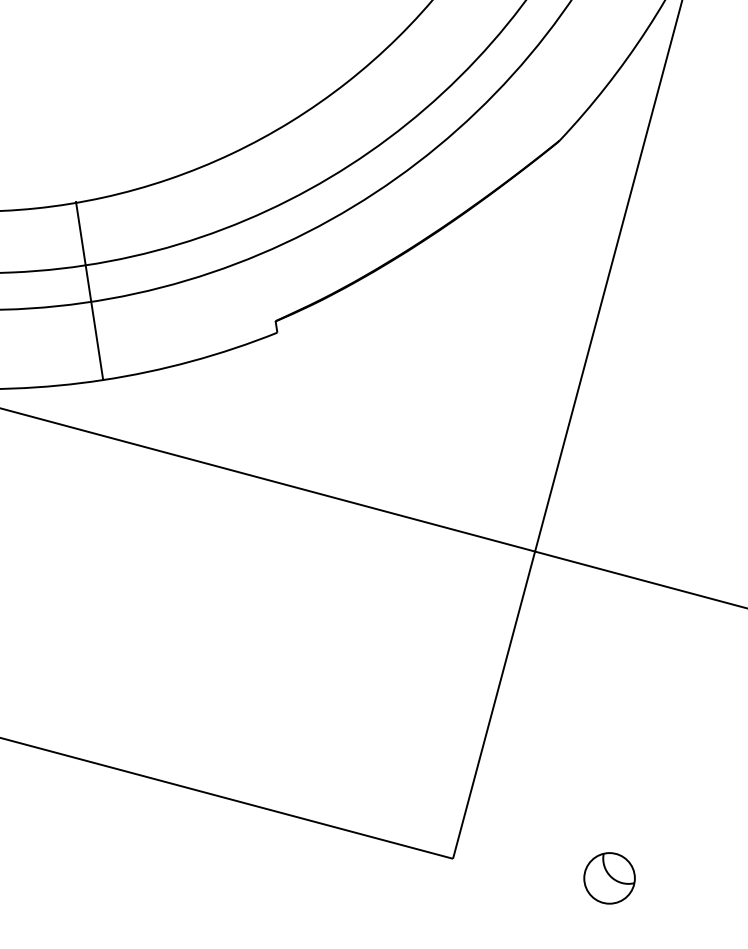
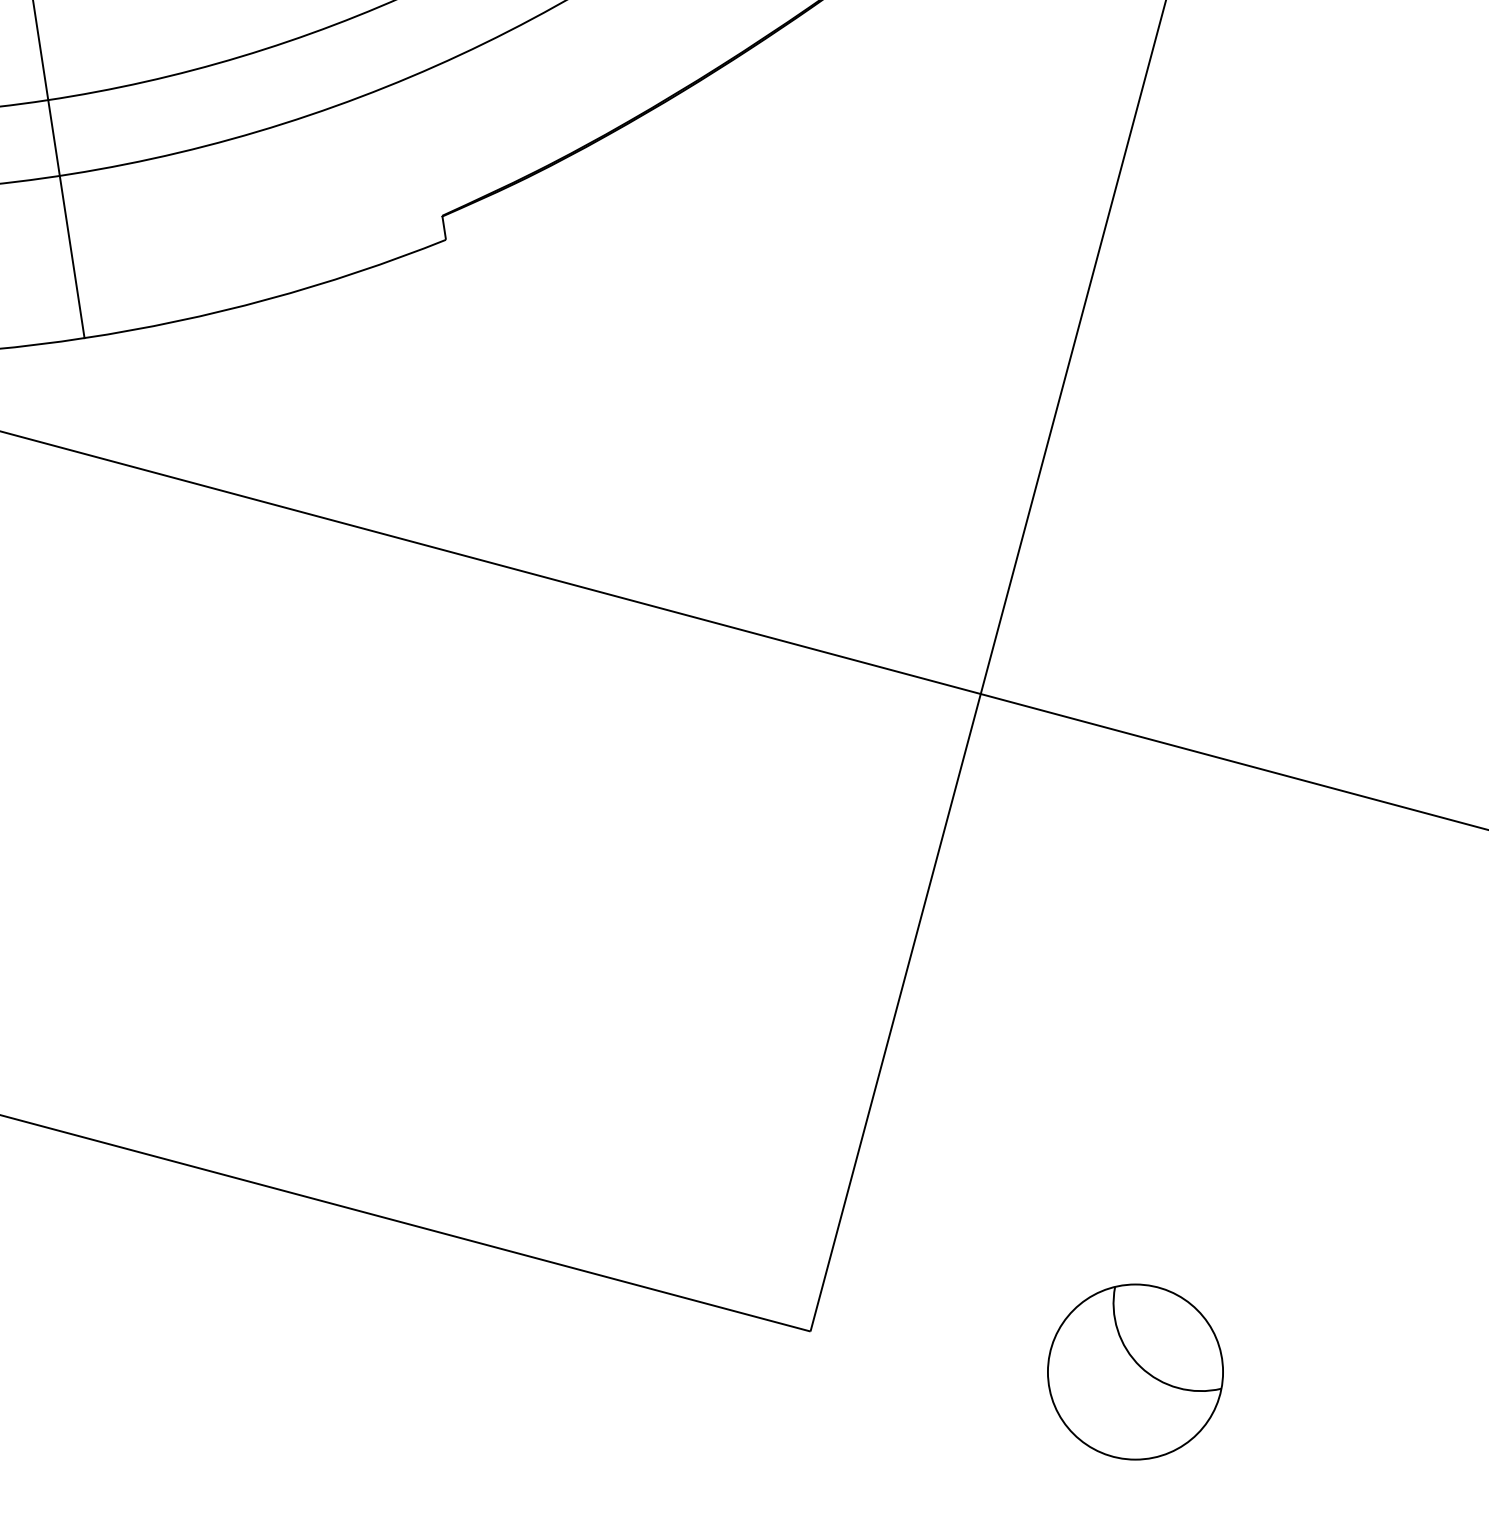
part: (609, 878) -> (1135, 1372), size x1.67

